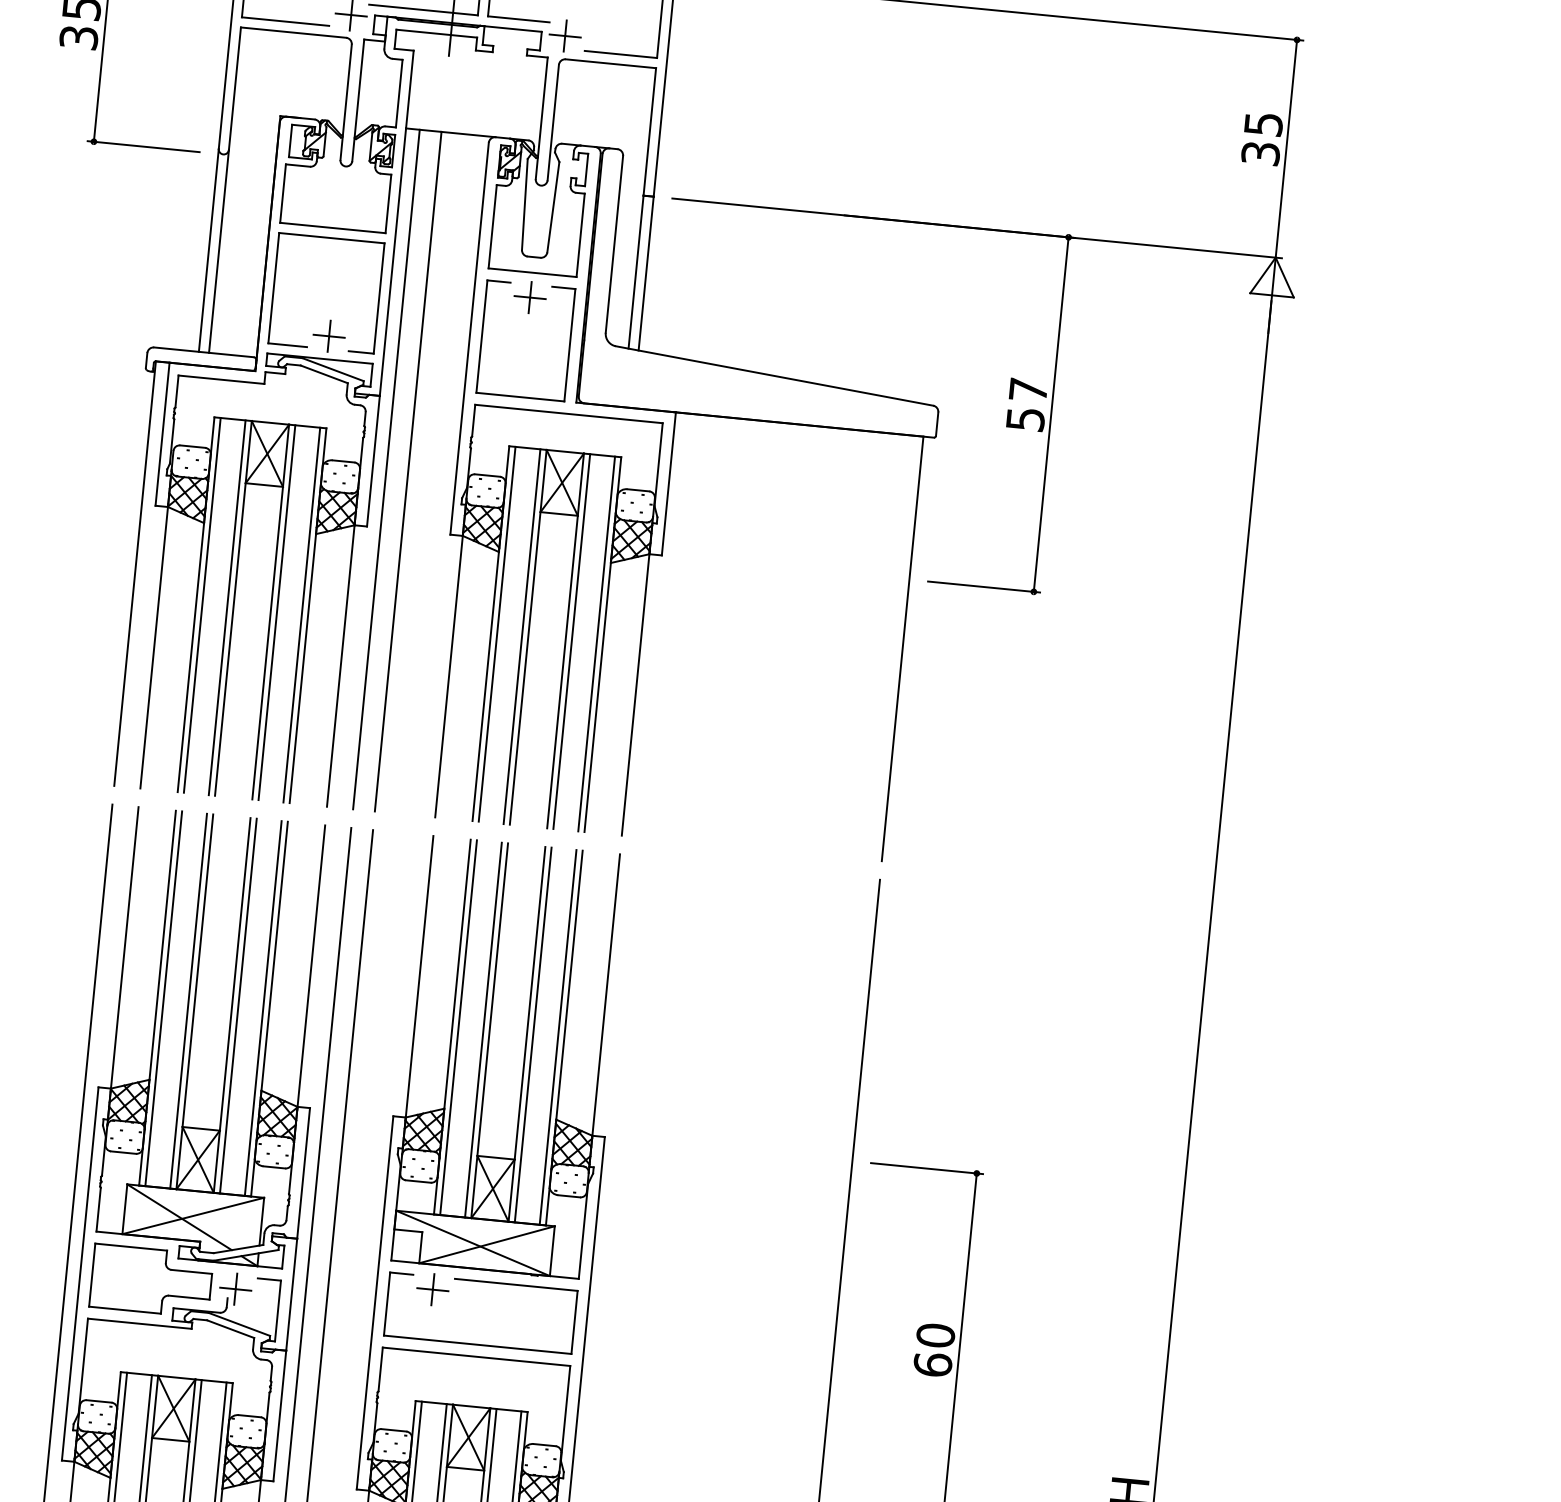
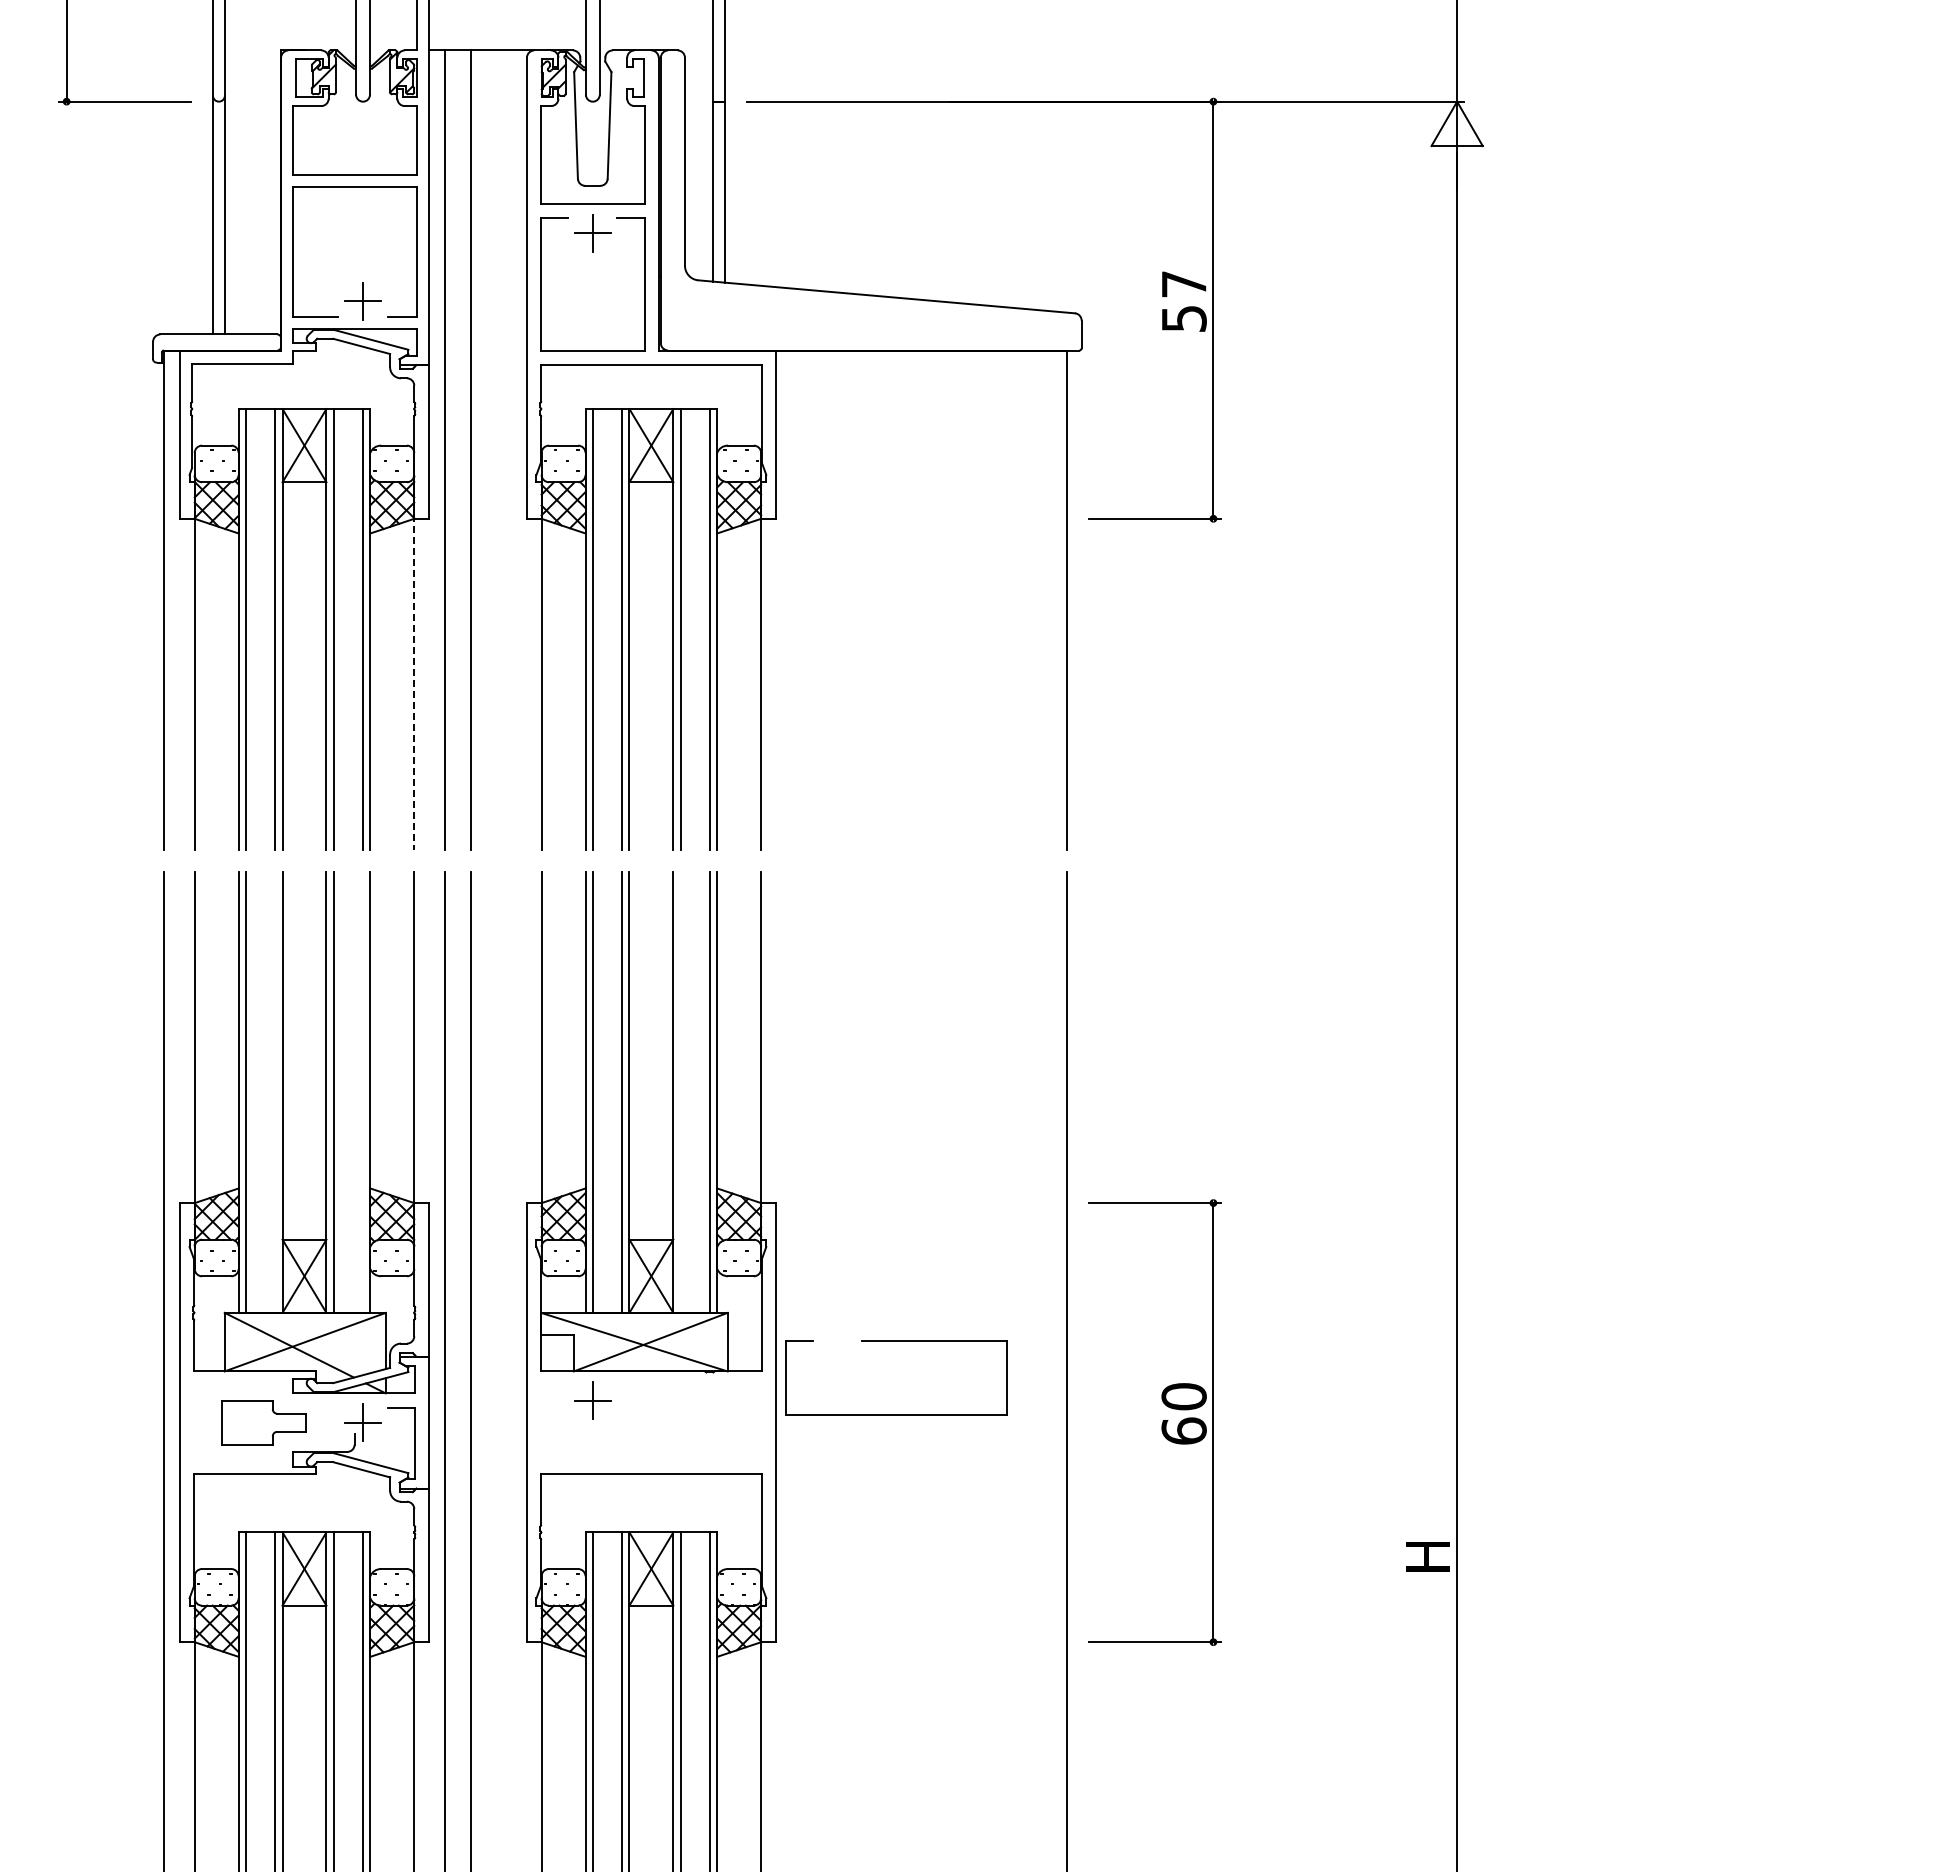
line: (341, 665) -> (414, 683), solid -> dashed
line: (188, 1000) -> (275, 1091), removed
line: (263, 1007) -> (363, 1091), removed
line: (533, 1034) -> (680, 1091), removed
part: (151, 1280) -> (263, 1422), size x0.6
part: (483, 1282) -> (896, 1341), moved

